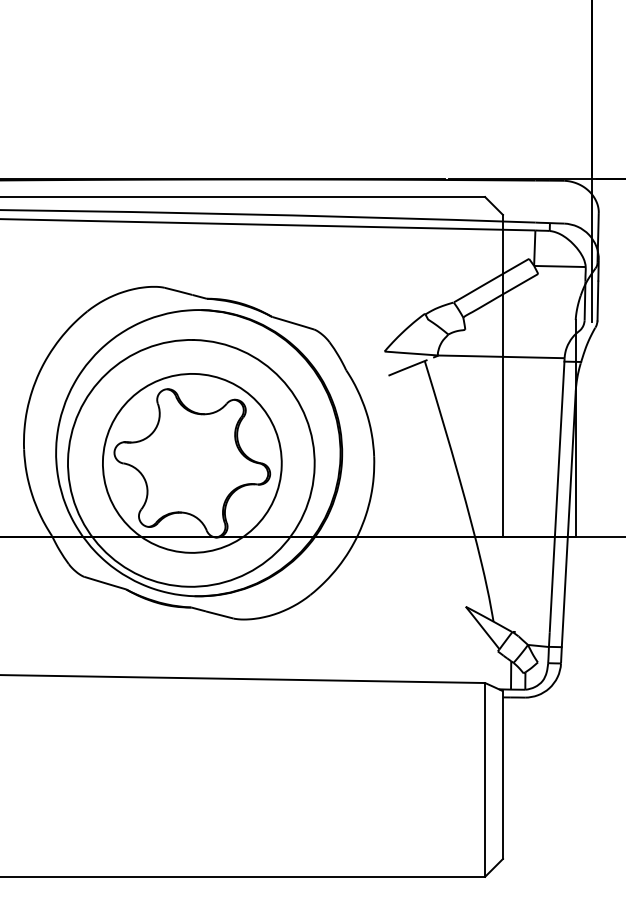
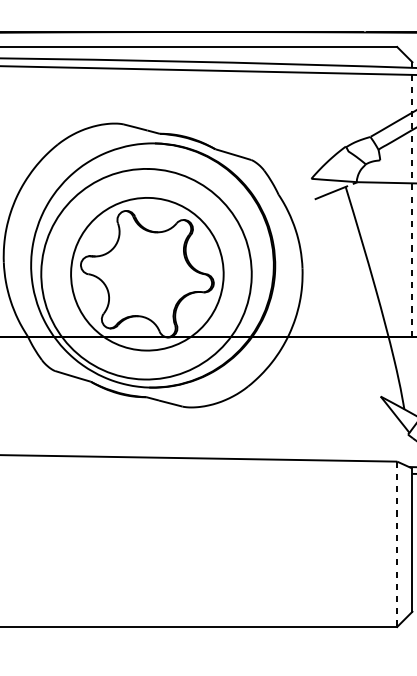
line: (502, 376) -> (412, 200), solid -> dashed
line: (485, 779) -> (397, 543), solid -> dashed

